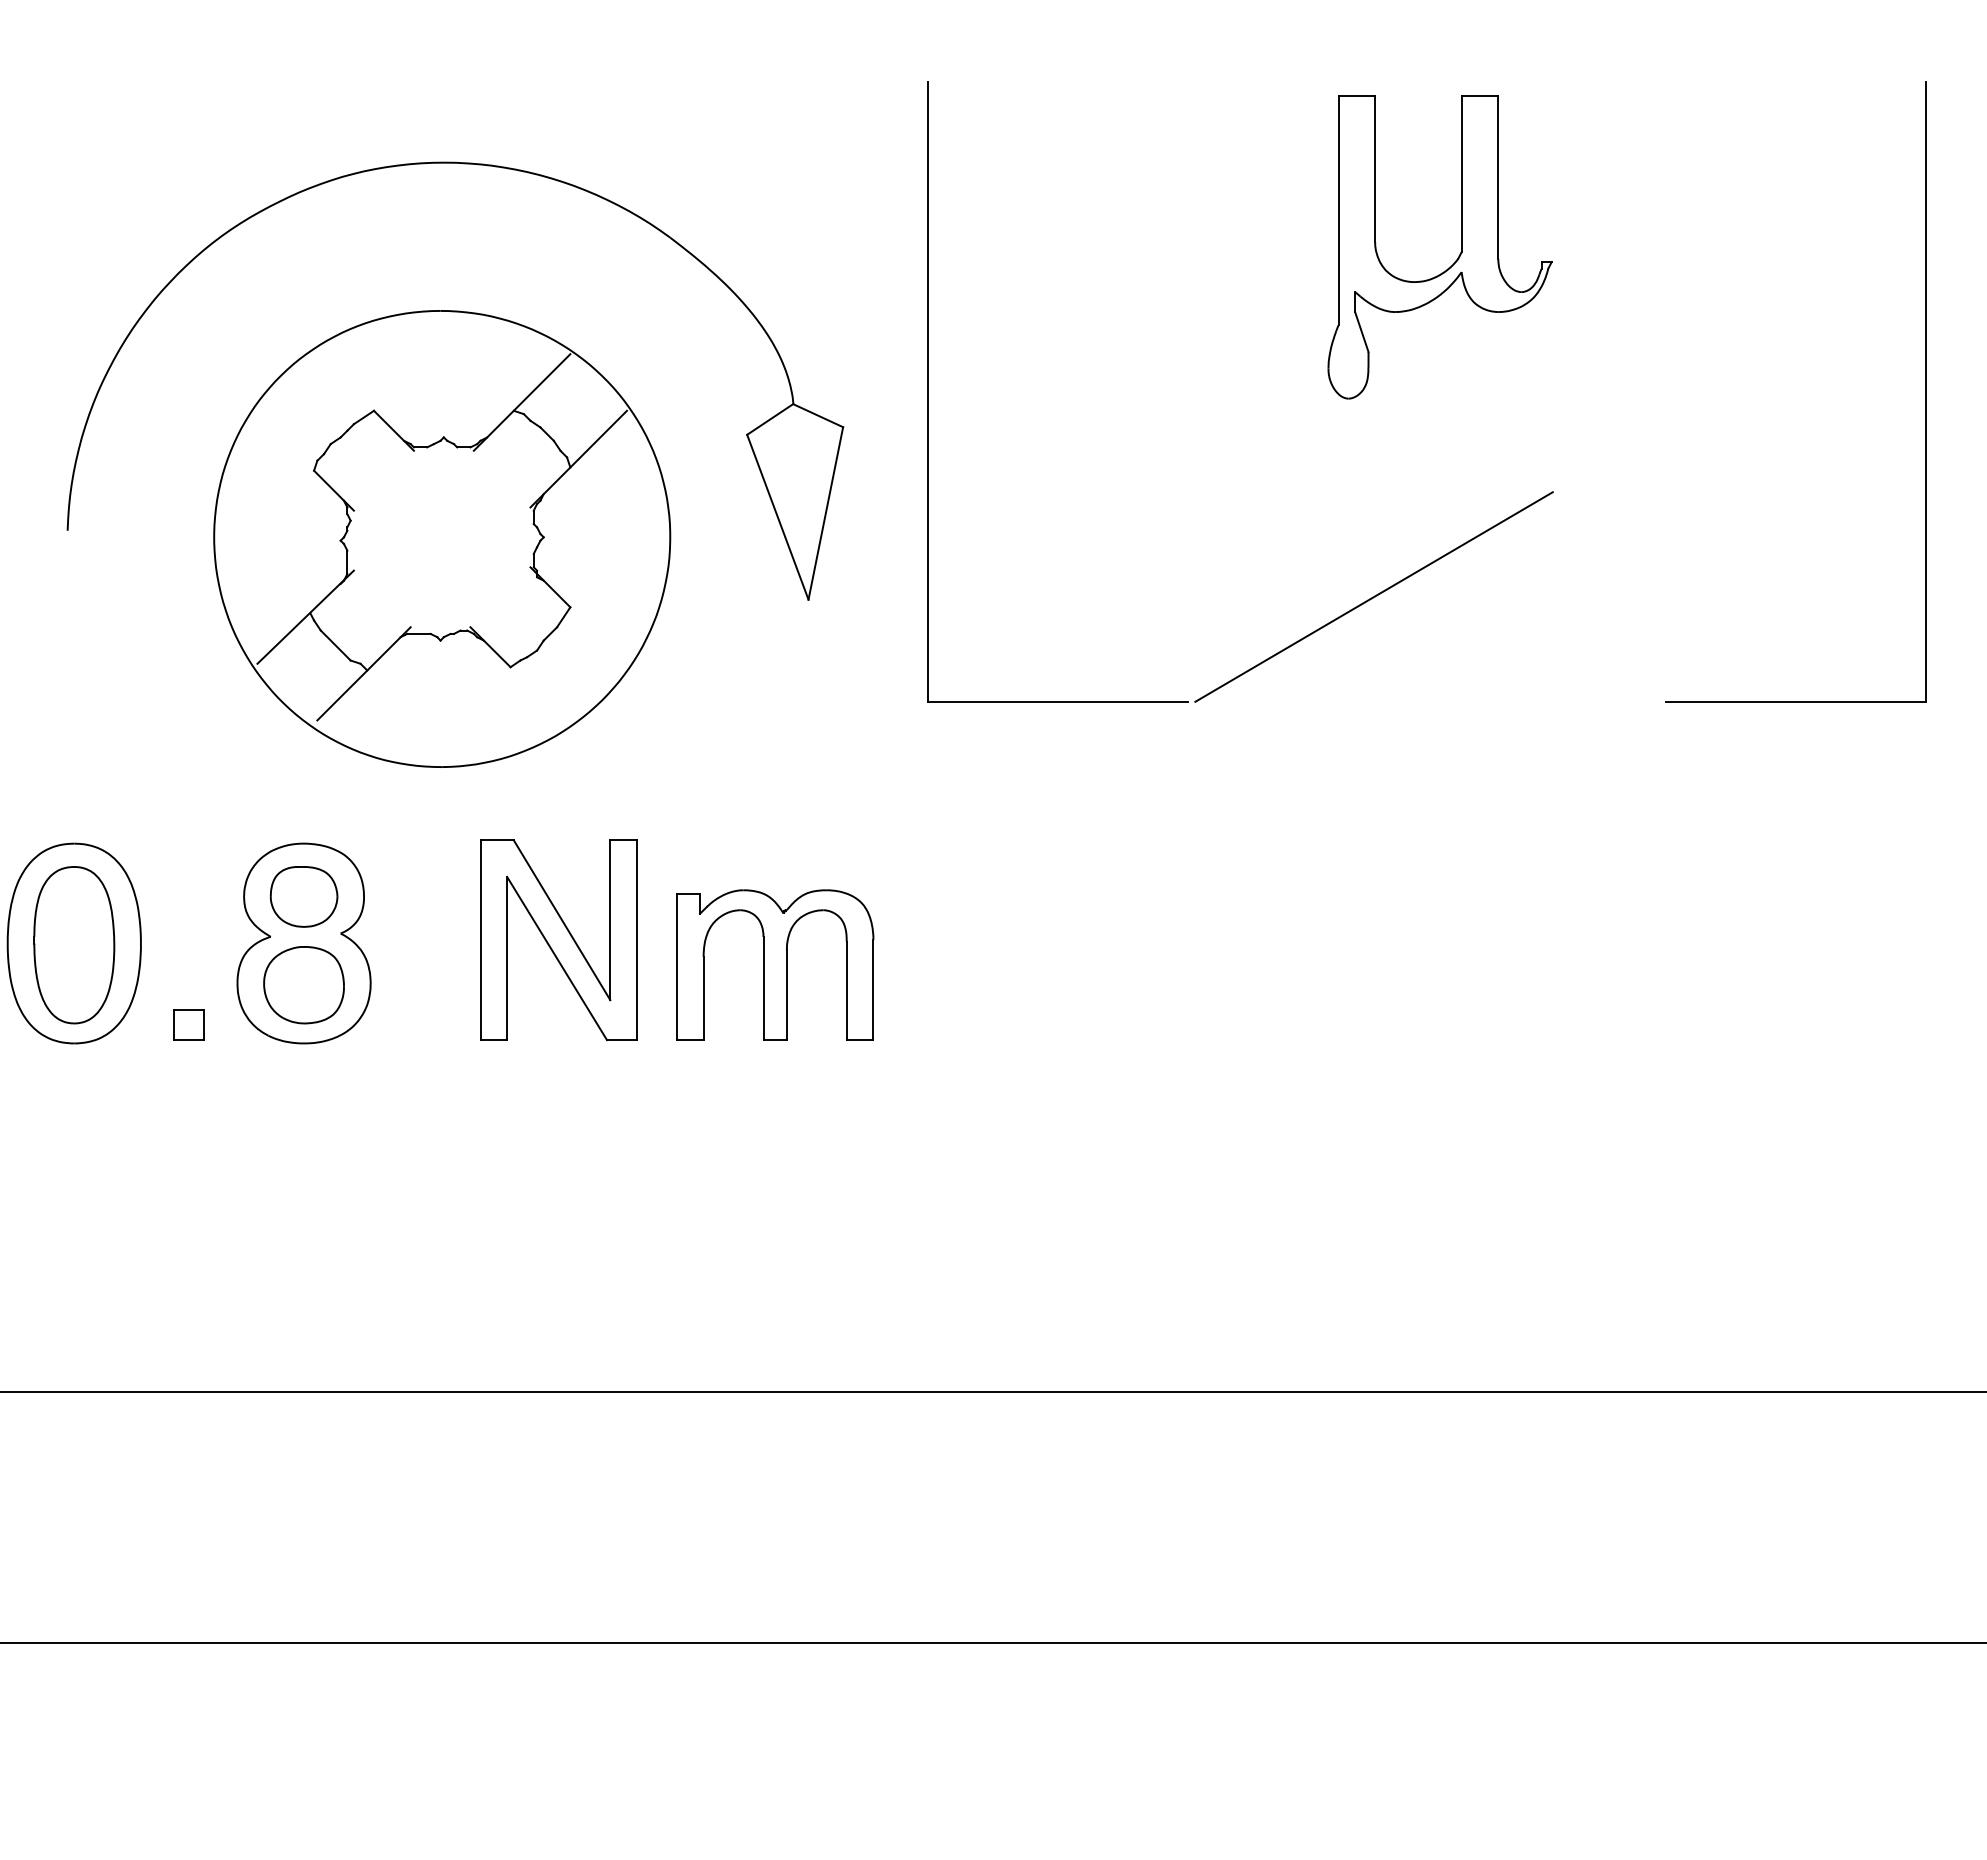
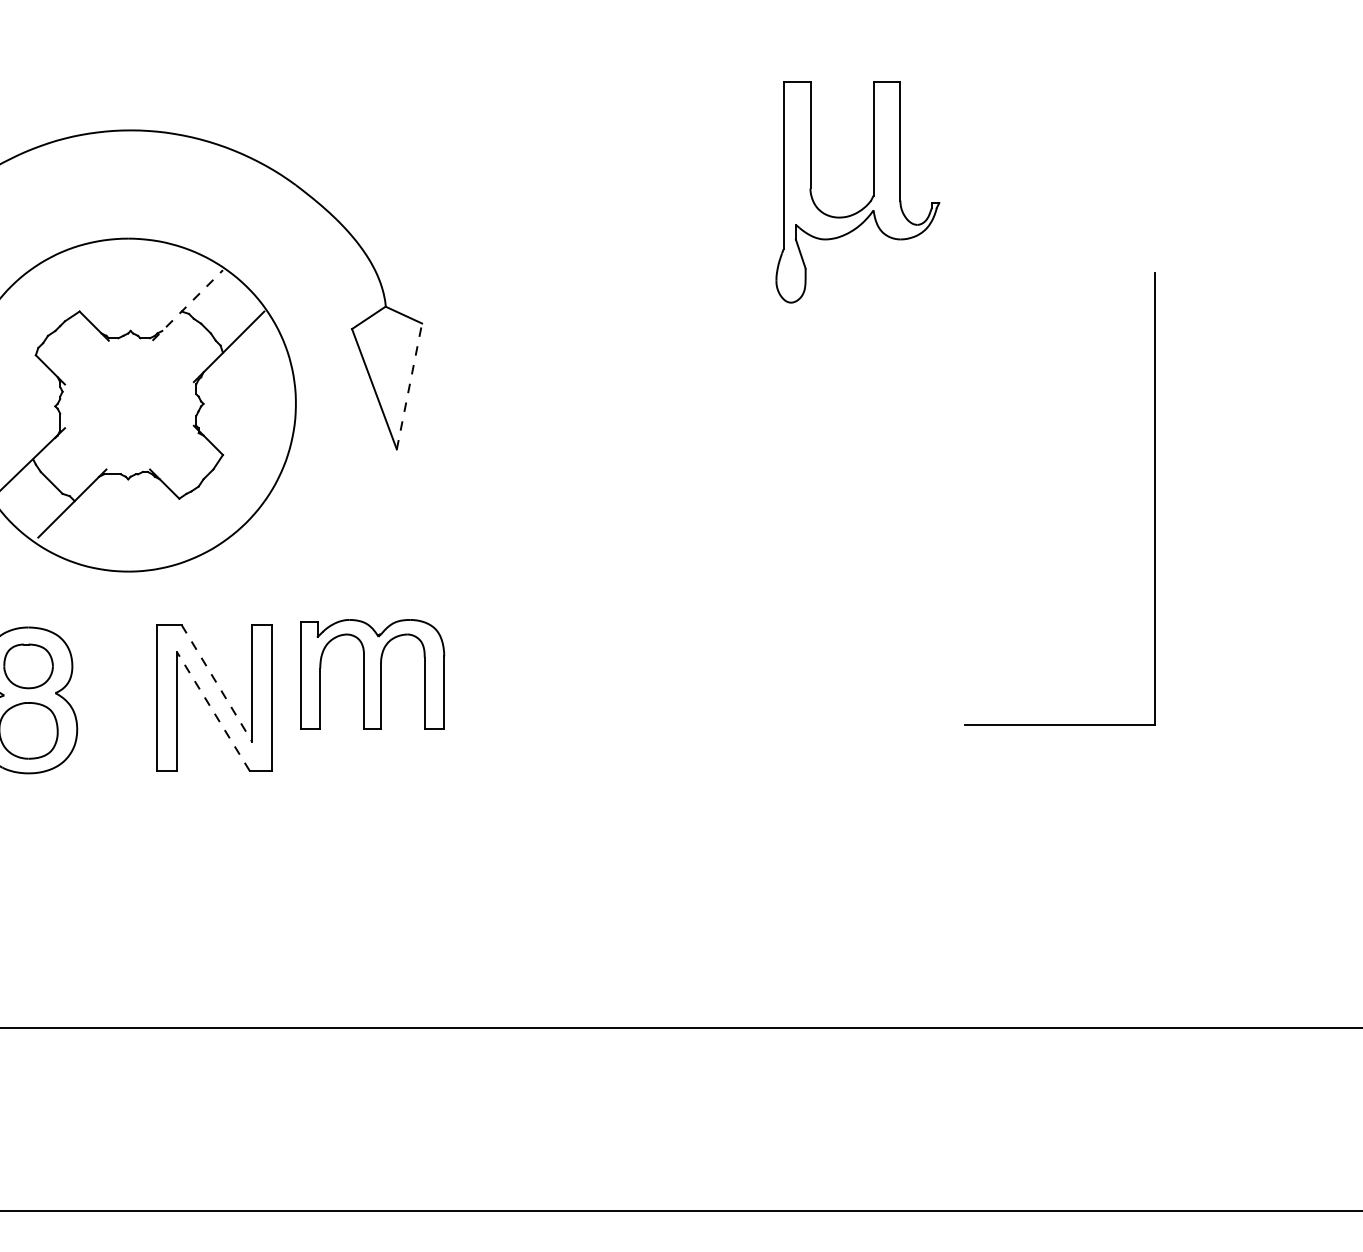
part: (1925, 391) -> (1154, 498), moved
line: (522, 402) -> (188, 305), solid -> dashed
line: (825, 513) -> (409, 386), solid -> dashed
part: (1360, 603) -> (799, 452), removed
line: (562, 920) -> (217, 683), solid -> dashed
line: (557, 958) -> (213, 711), solid -> dashed
part: (775, 964) -> (372, 674), moved

